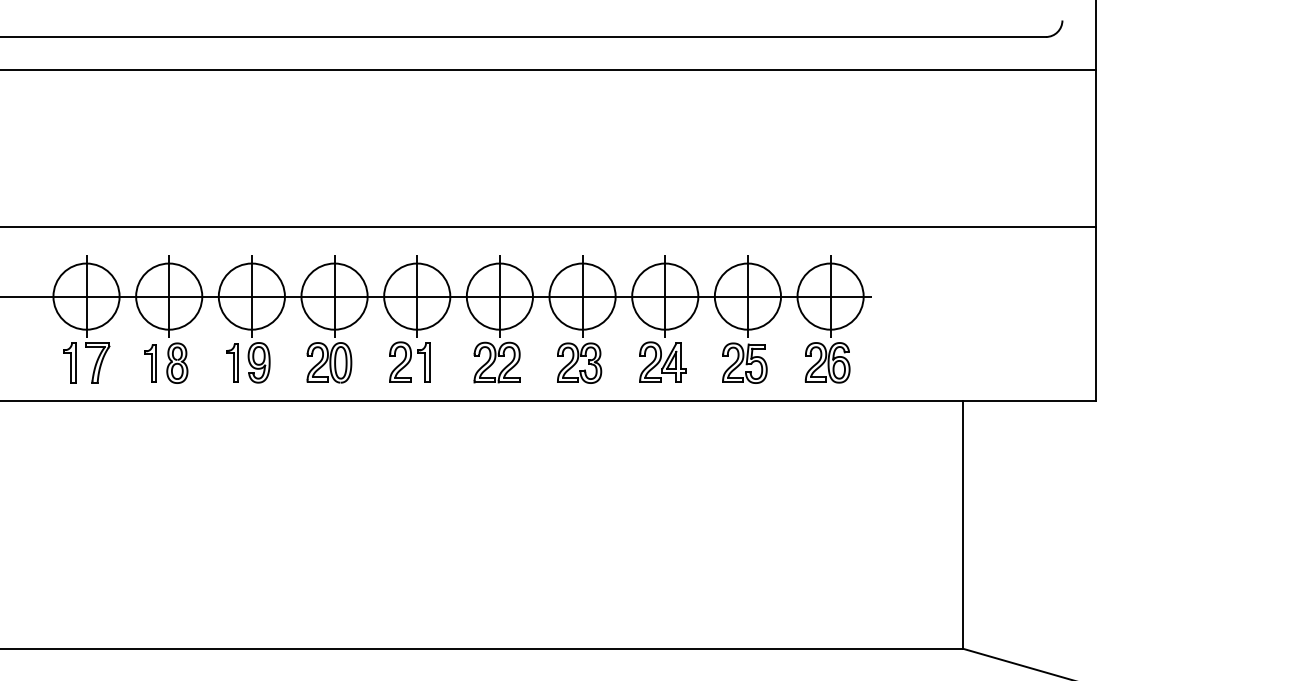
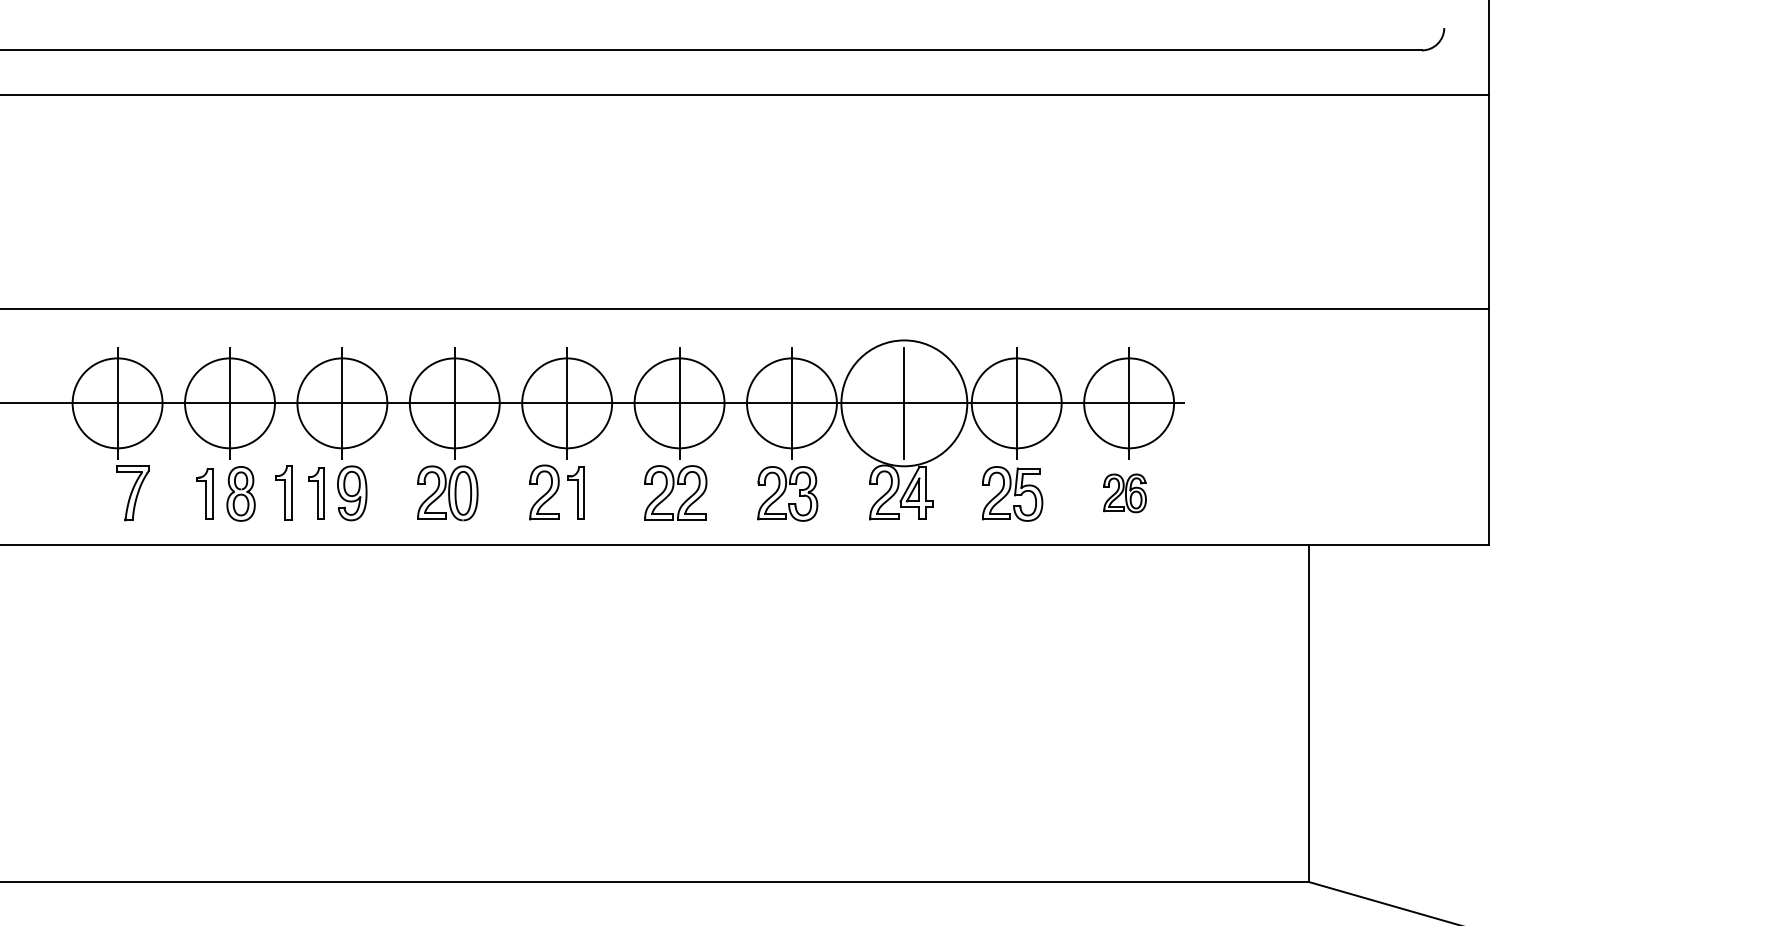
circle: (665, 296) -> (904, 403), size x1.4
part: (69, 362) -> (283, 492), moved
part: (827, 362) -> (1124, 493), size x0.7

